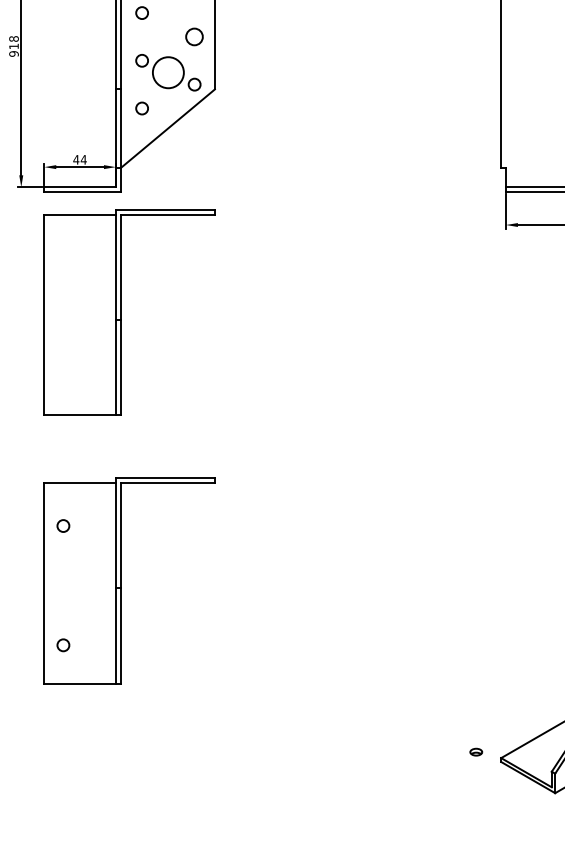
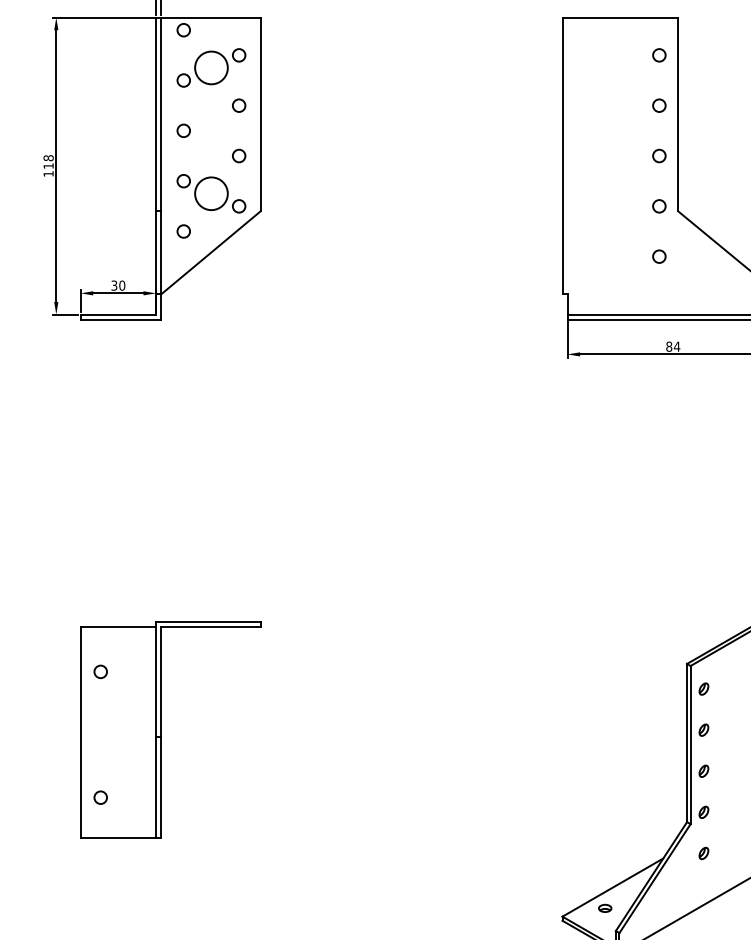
circle: (194, 36) -> (239, 155), size x0.71
text: (13, 54) -> (48, 174), 918 -> 118
text: (80, 159) -> (118, 285), 44 -> 30
part: (121, 312) -> (161, 446), removed
part: (476, 751) -> (605, 907), moved

